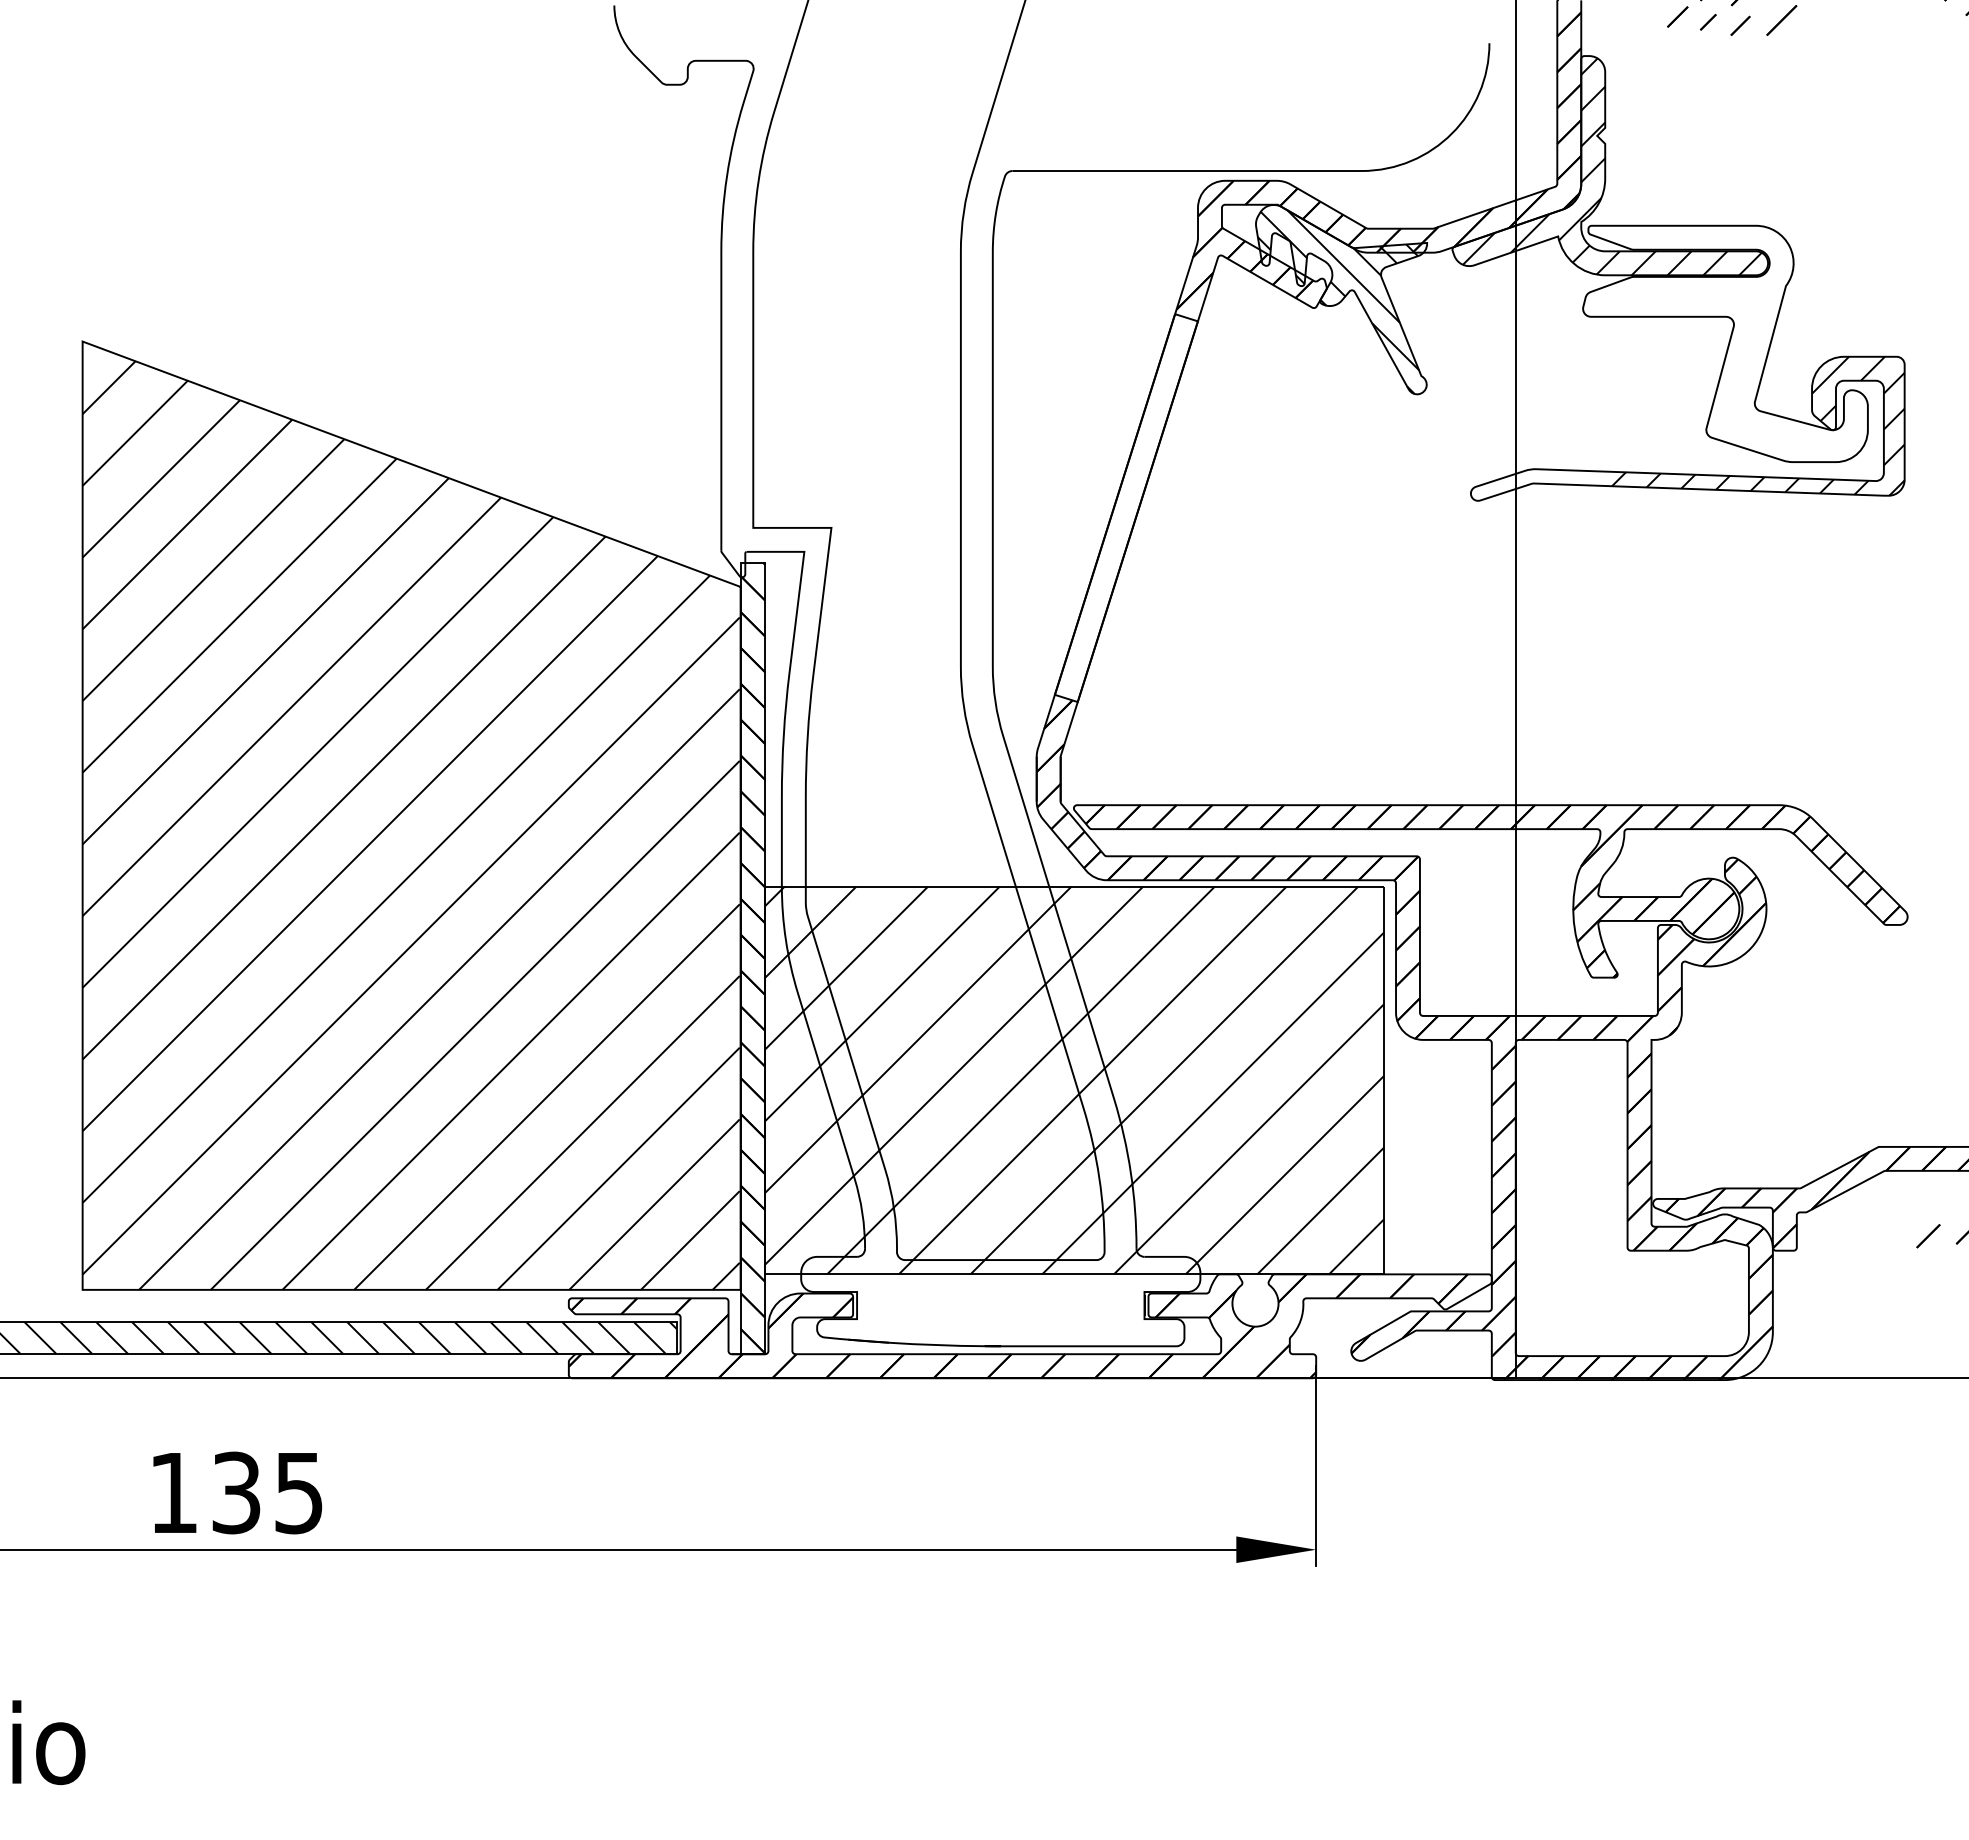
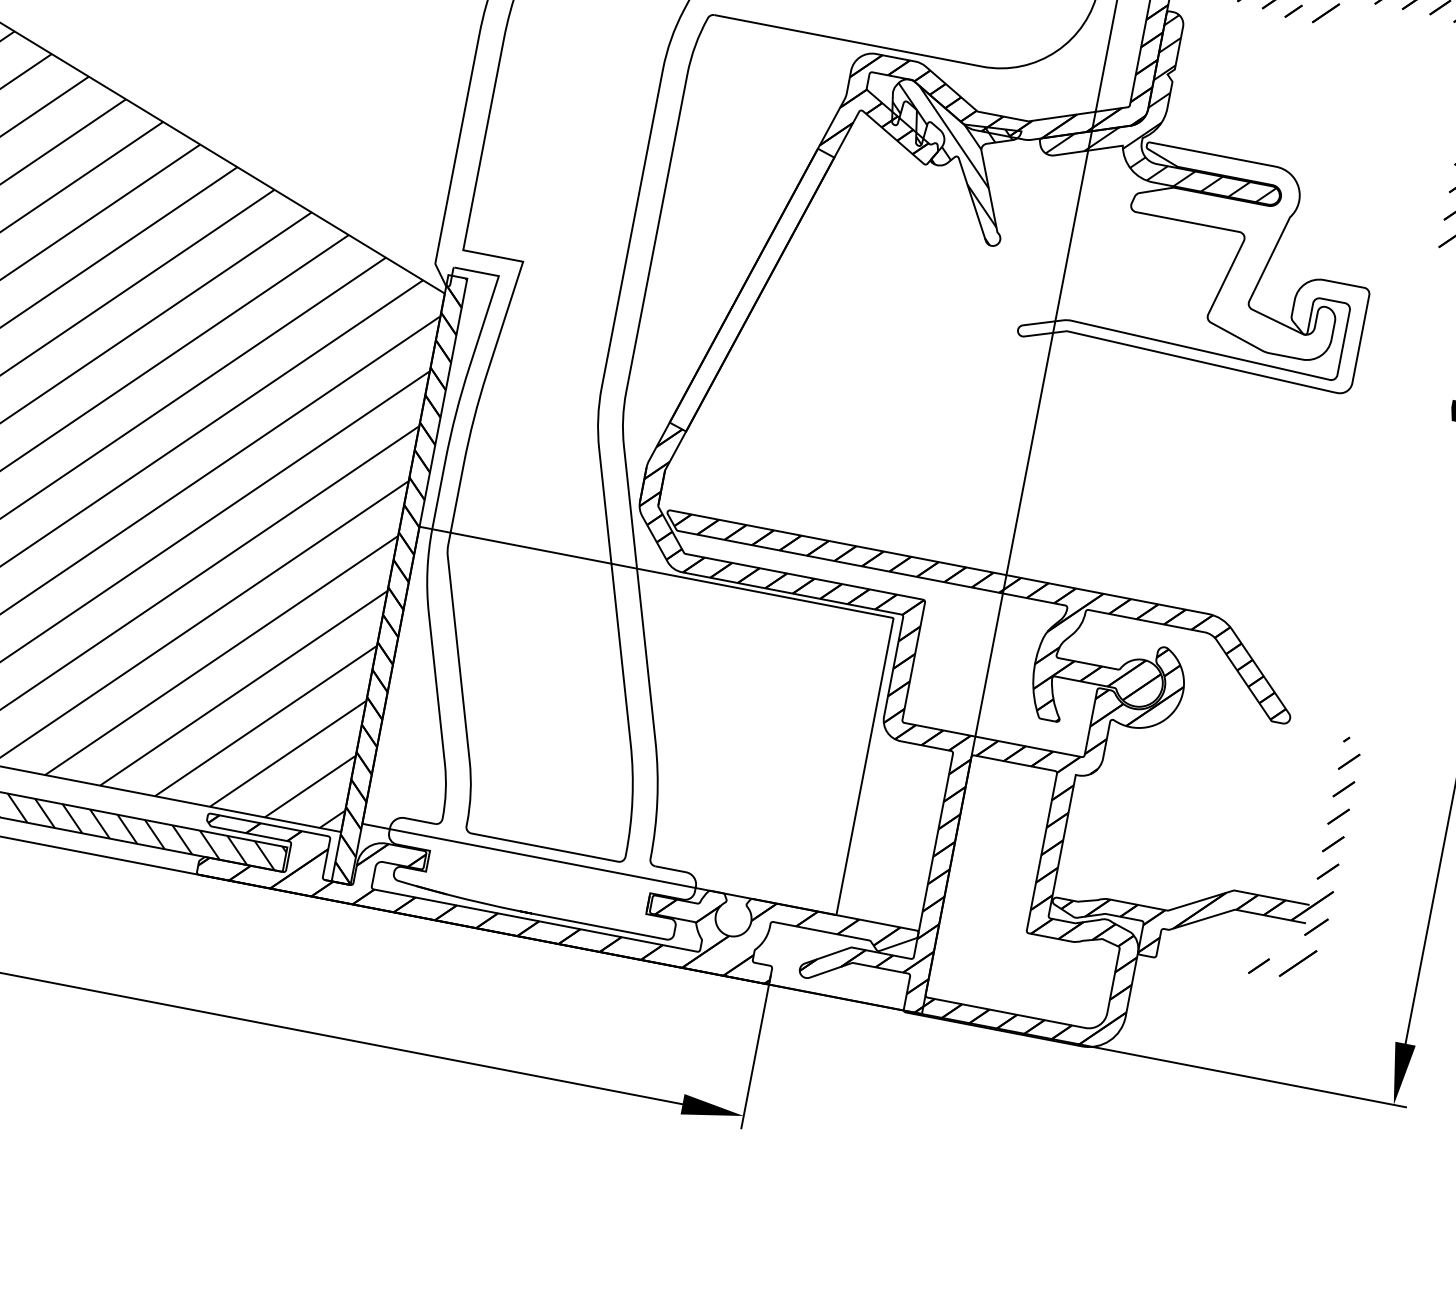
hatch: (1758, 425) -> (1248, 320), removed
hatch: (1074, 1080) -> (627, 720), removed

